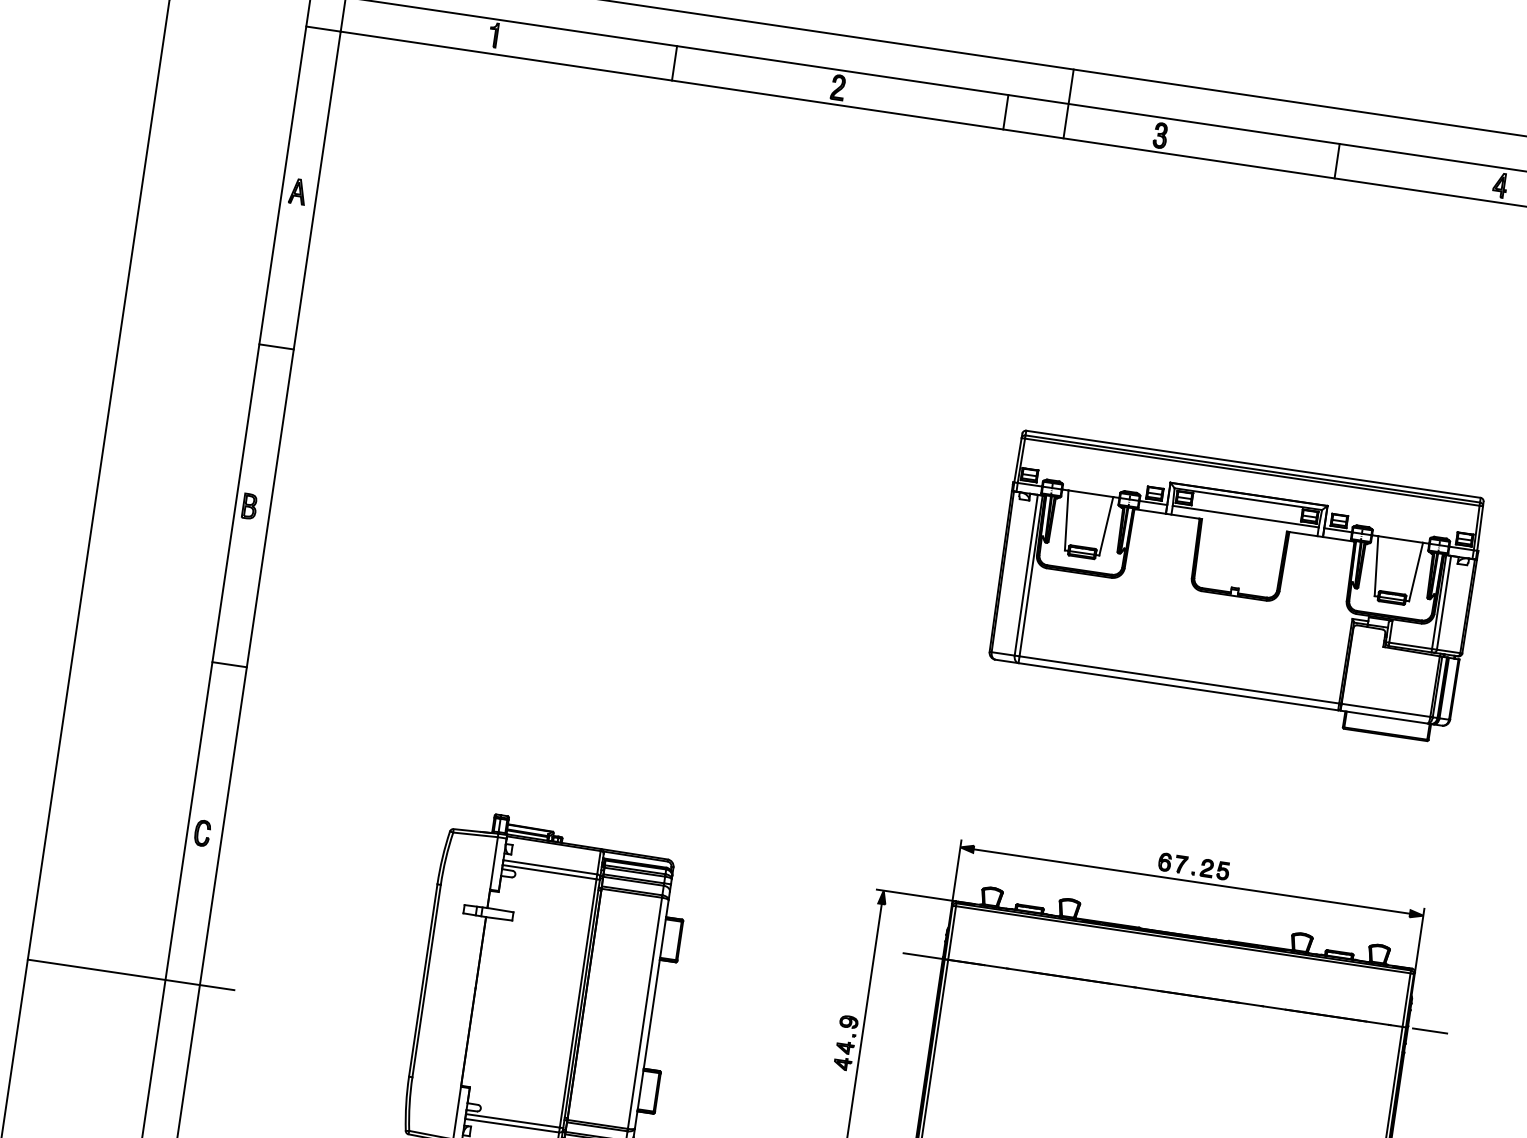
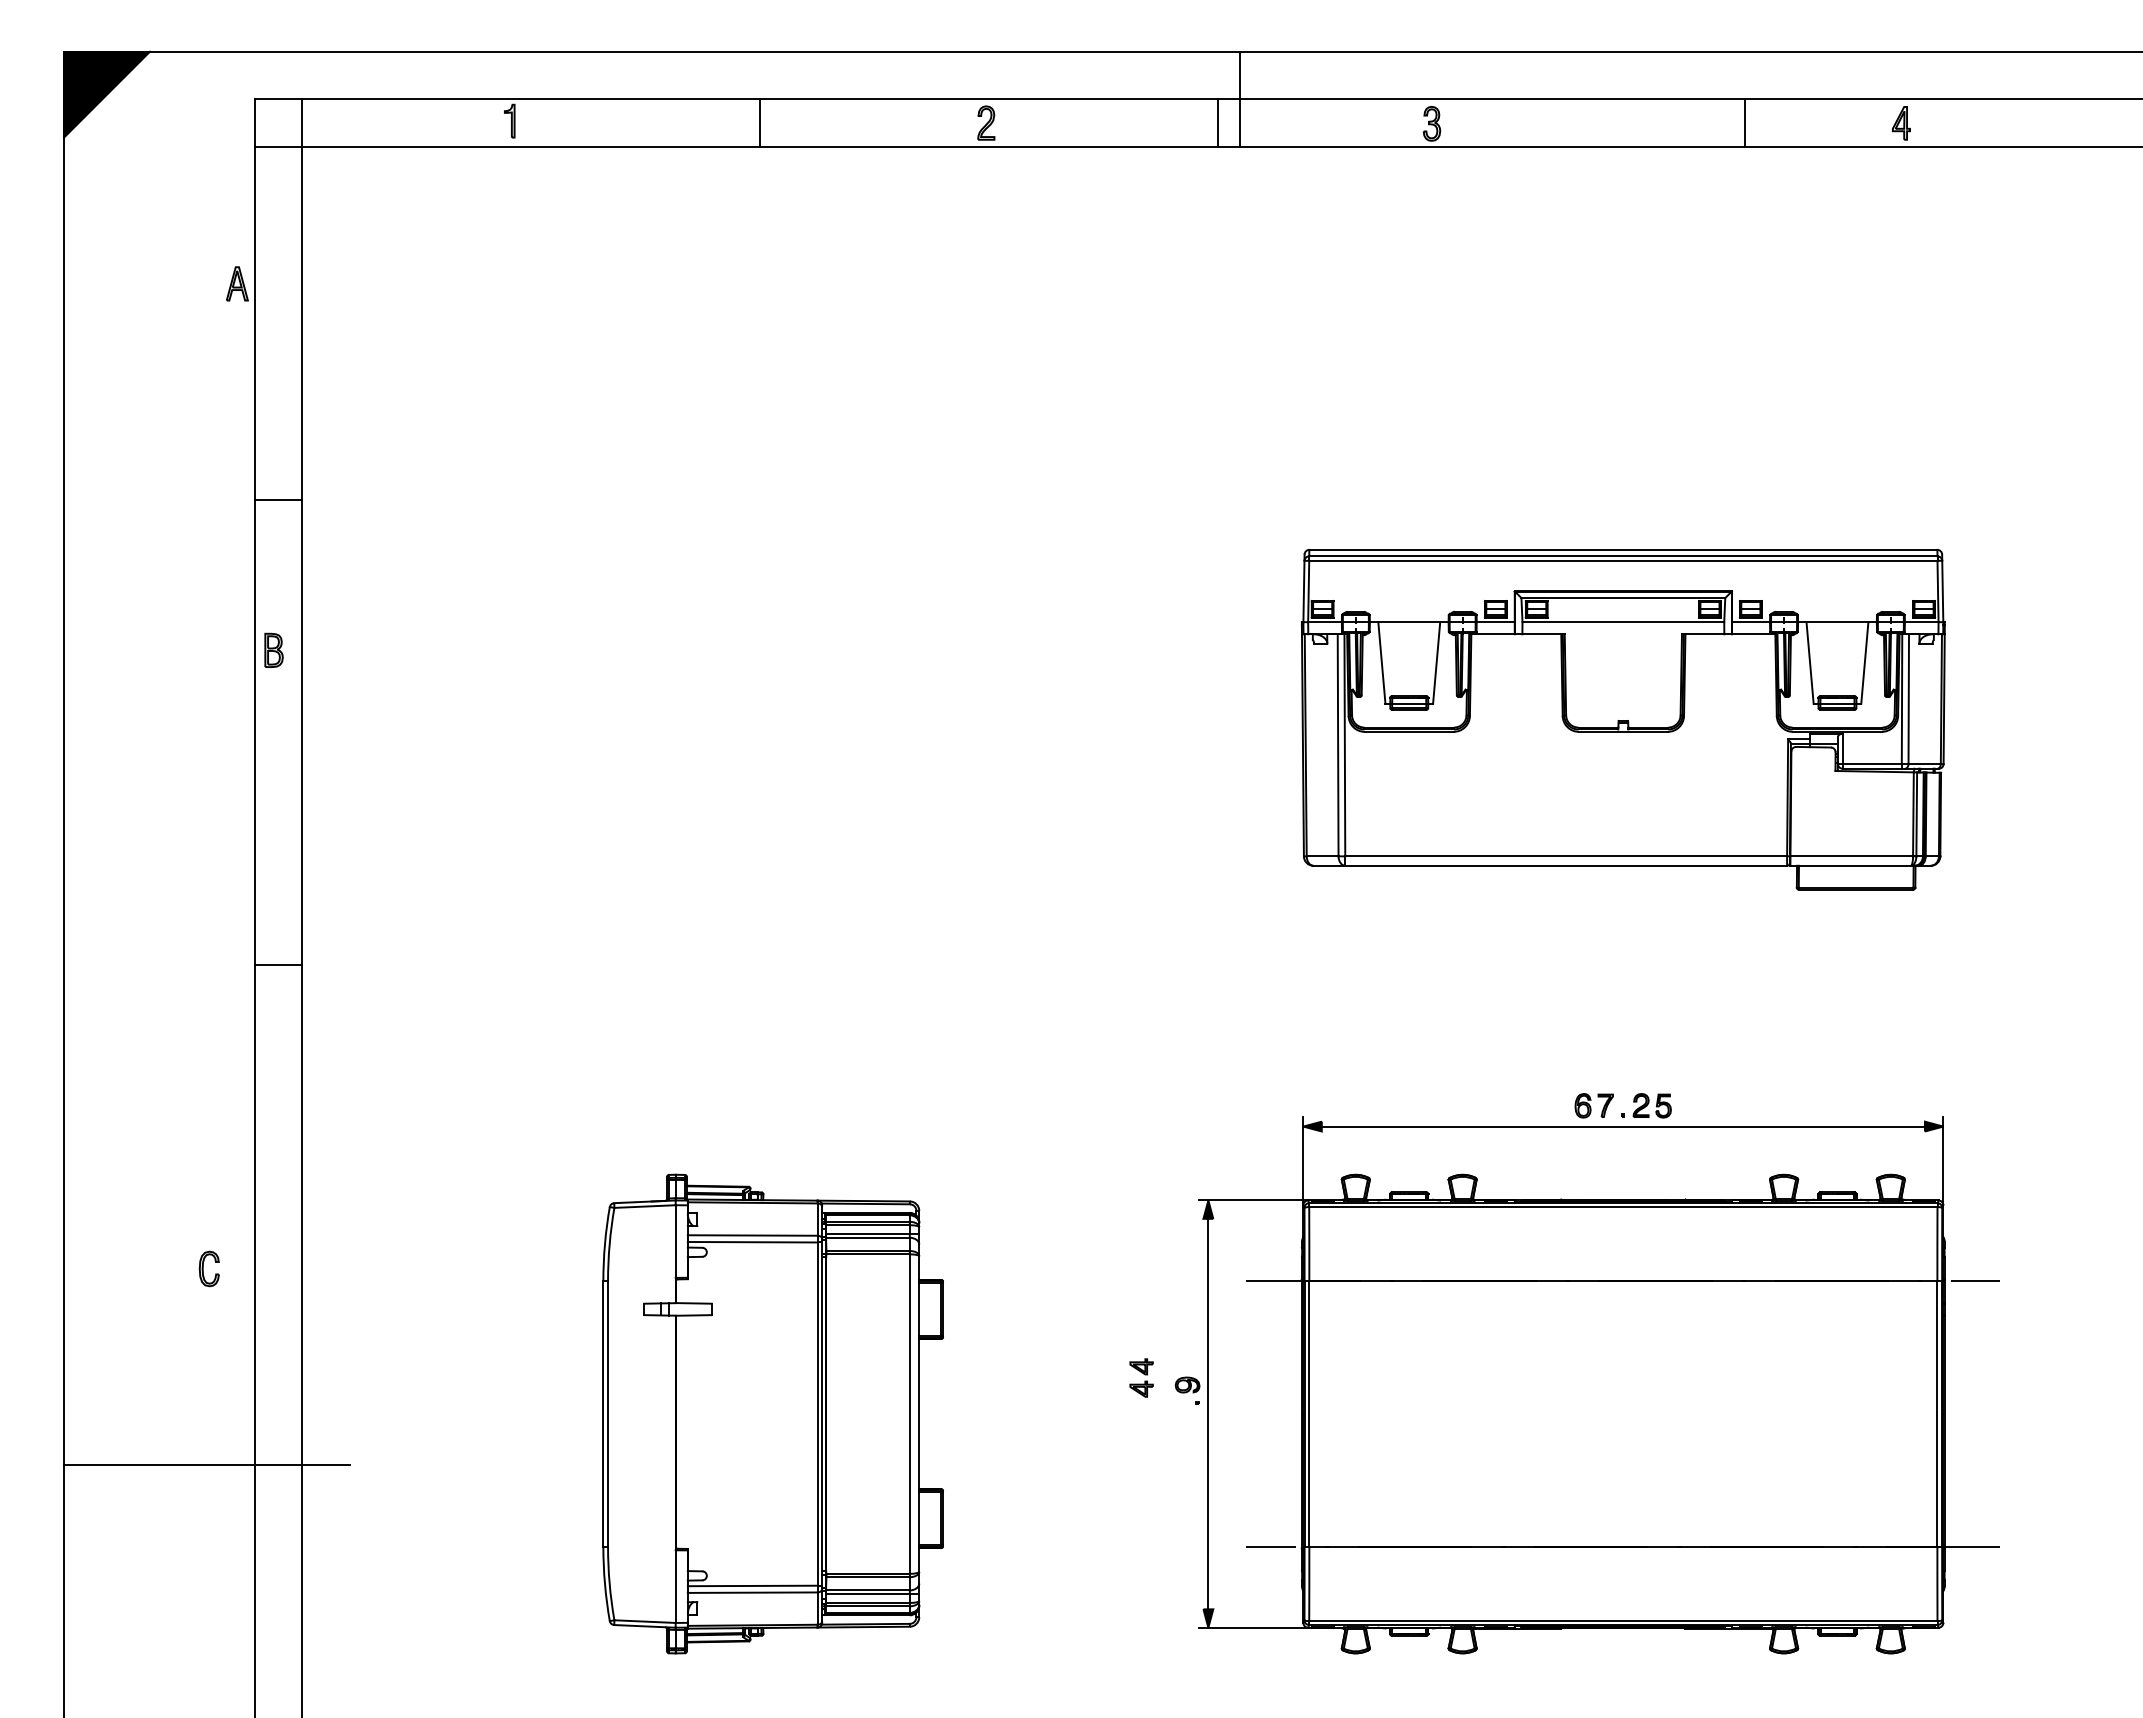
line: (1068, 103) -> (1240, 98), moved
line: (1336, 160) -> (1744, 122), moved
part: (298, 191) -> (237, 283), moved
line: (276, 347) -> (278, 500), moved
part: (249, 505) -> (273, 649), moved
line: (229, 664) -> (278, 965), moved
part: (201, 832) -> (208, 1268), moved
part: (843, 1055) -> (1141, 1377), moved

